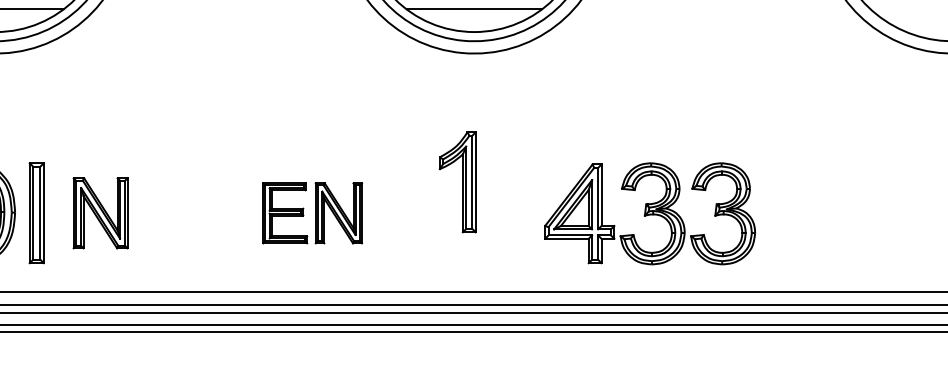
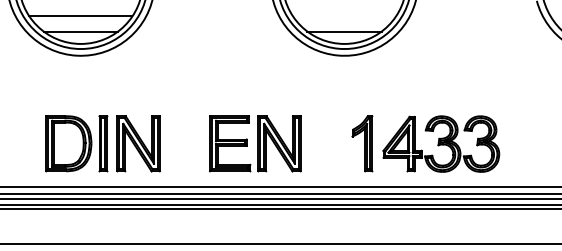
part: (457, 181) -> (362, 143), moved
part: (100, 212) -> (138, 143), size x1.43
part: (312, 212) -> (255, 143), size x1.67

